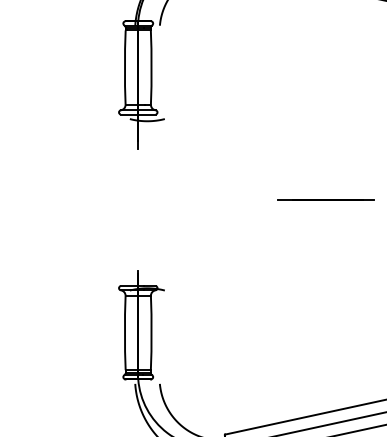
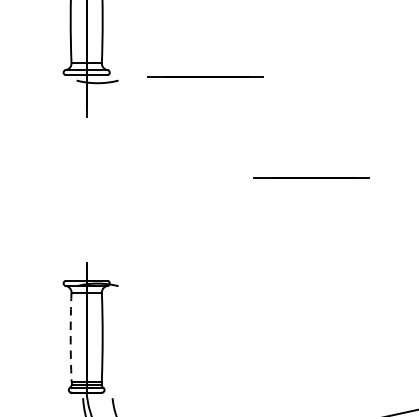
line: (236, 115) -> (204, 76), added
arc: (124, 333) -> (70, 337), solid -> dashed

